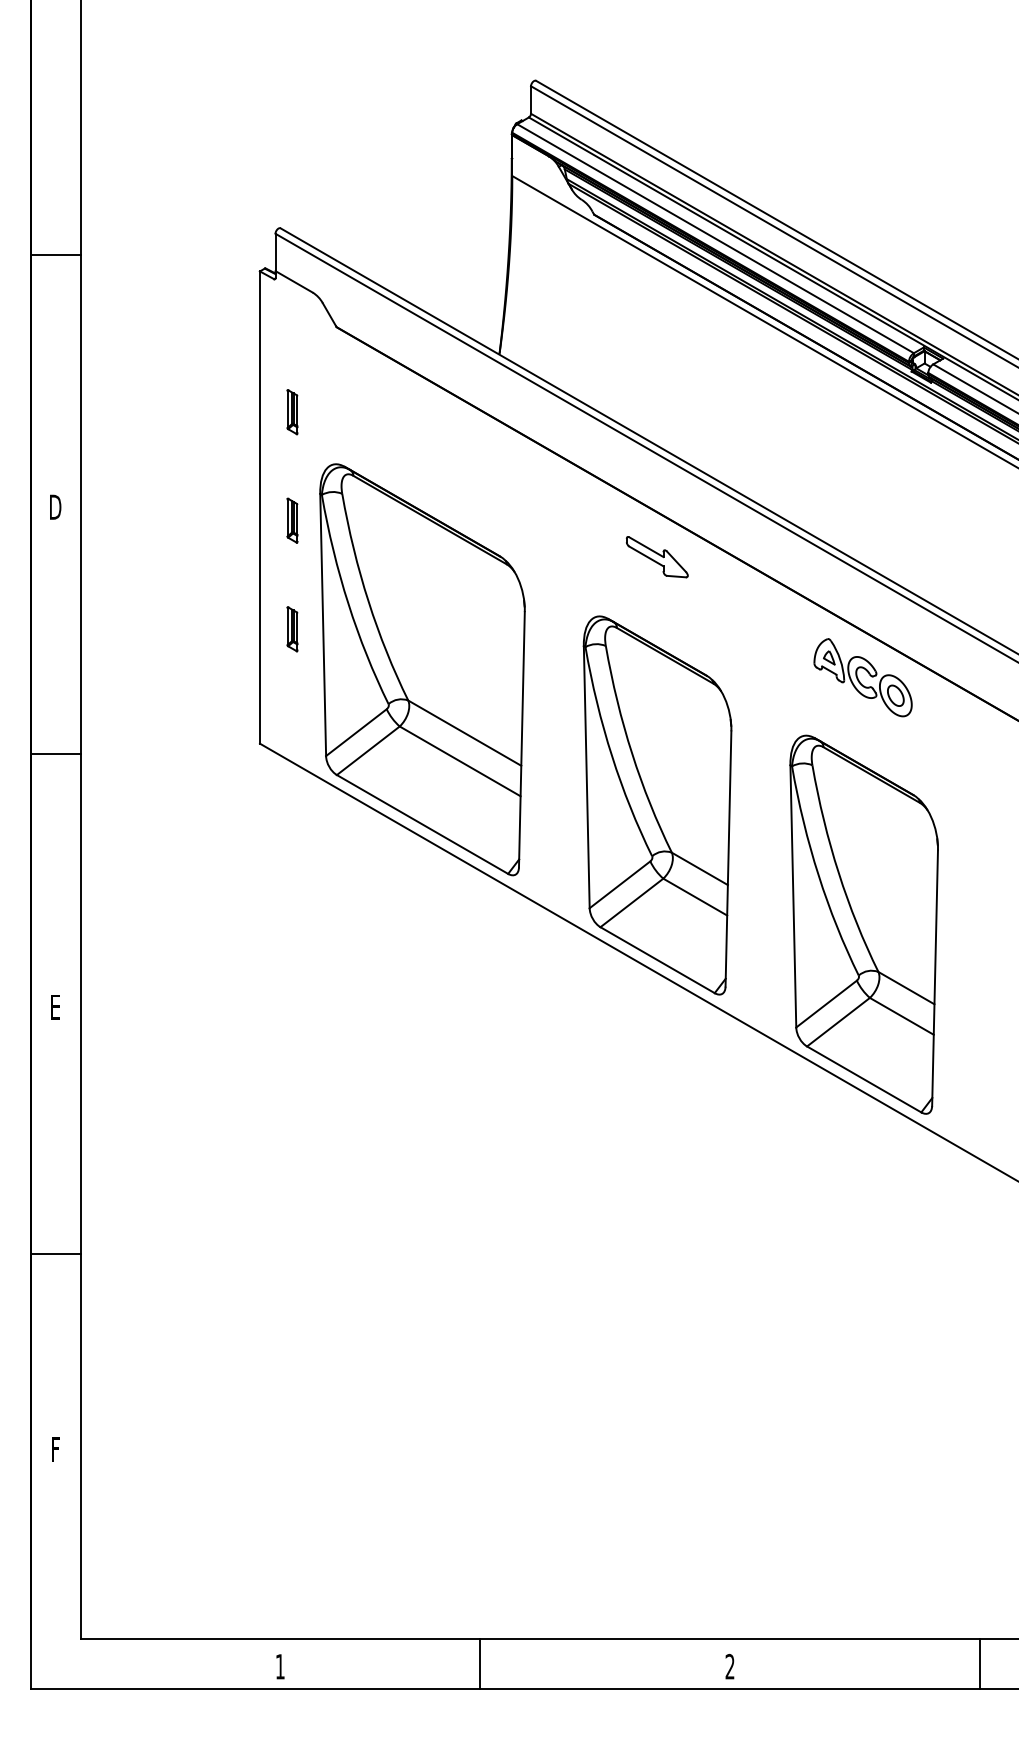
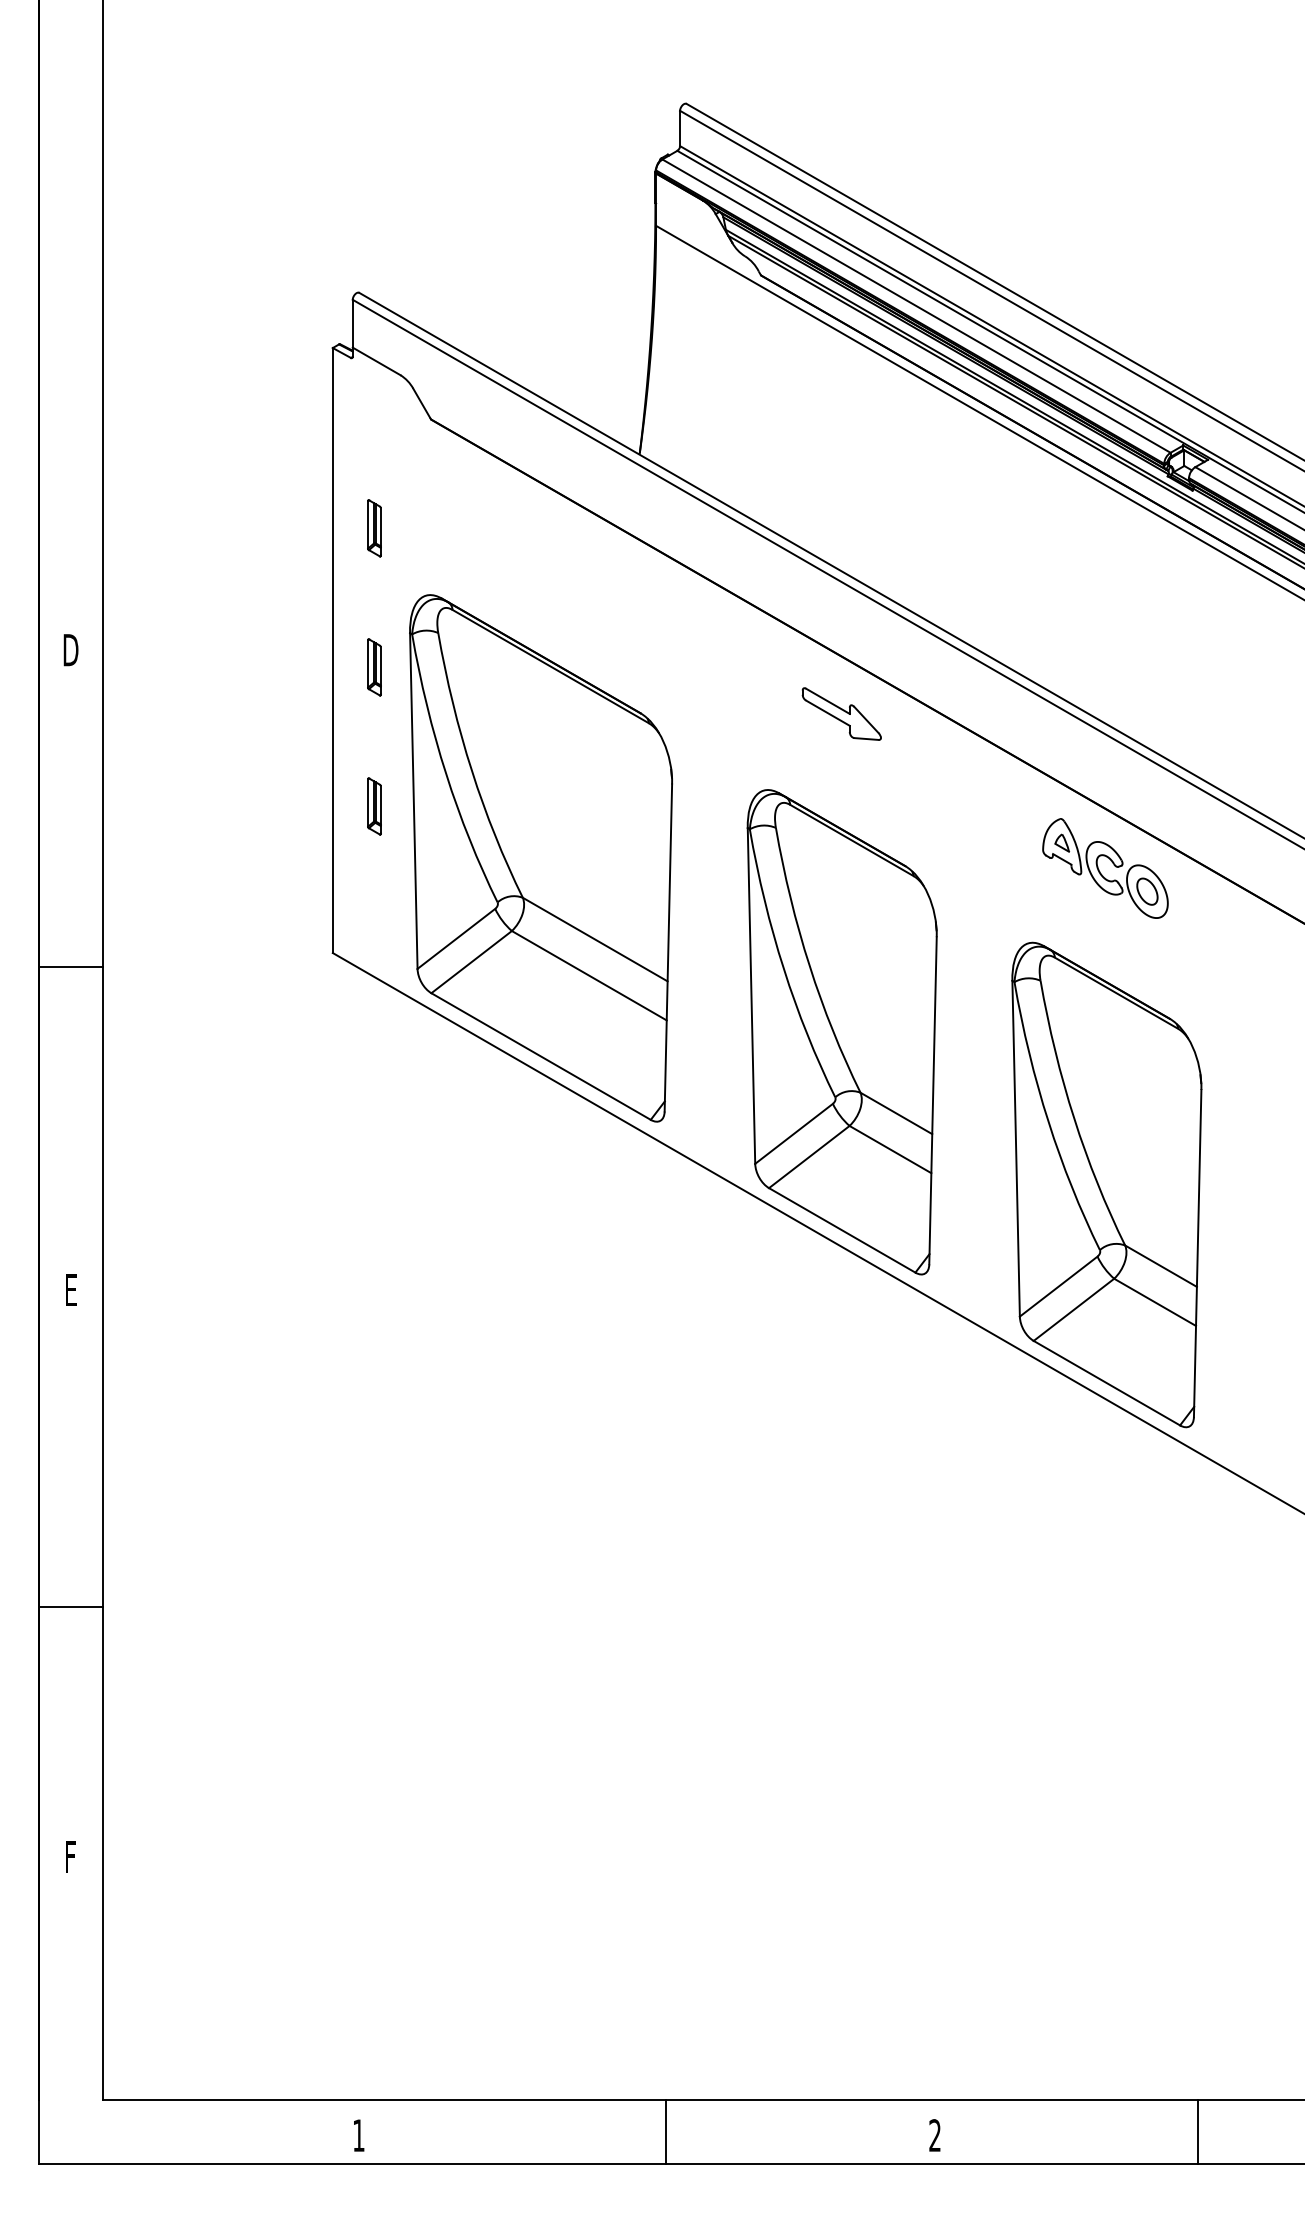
line: (55, 254) -> (71, 326), removed
line: (480, 1664) -> (666, 2132), moved
line: (980, 1664) -> (1197, 2132), moved

